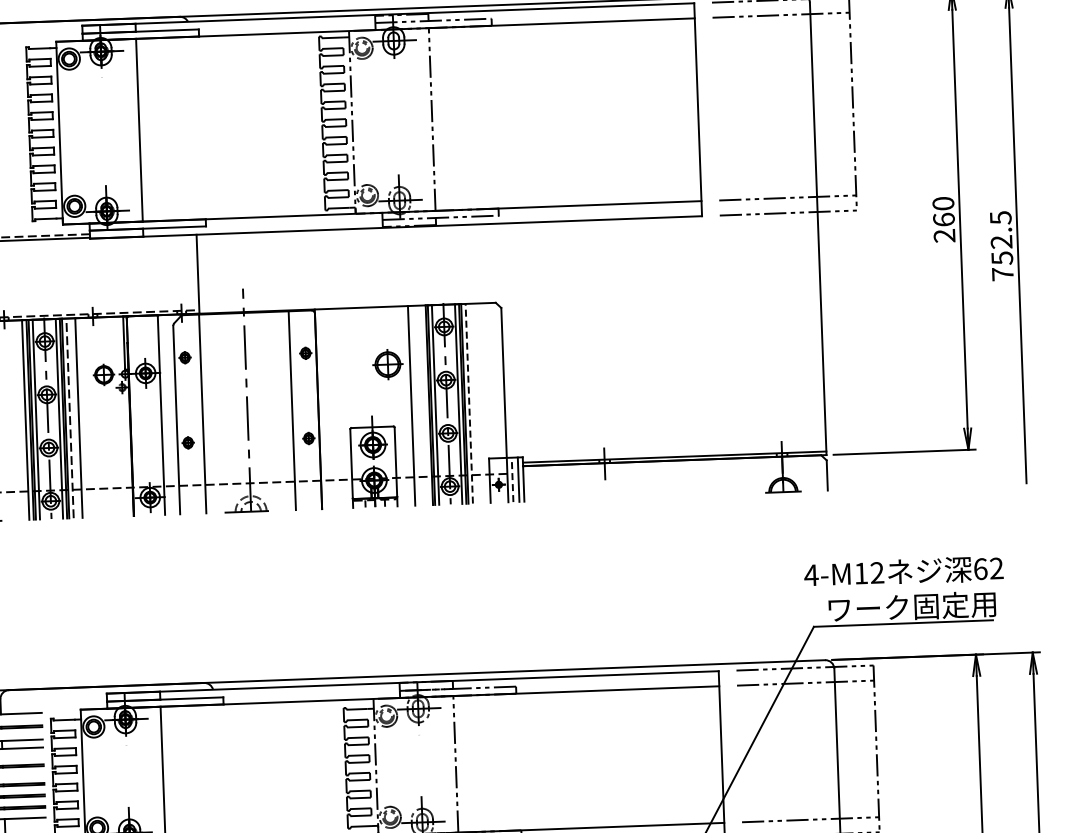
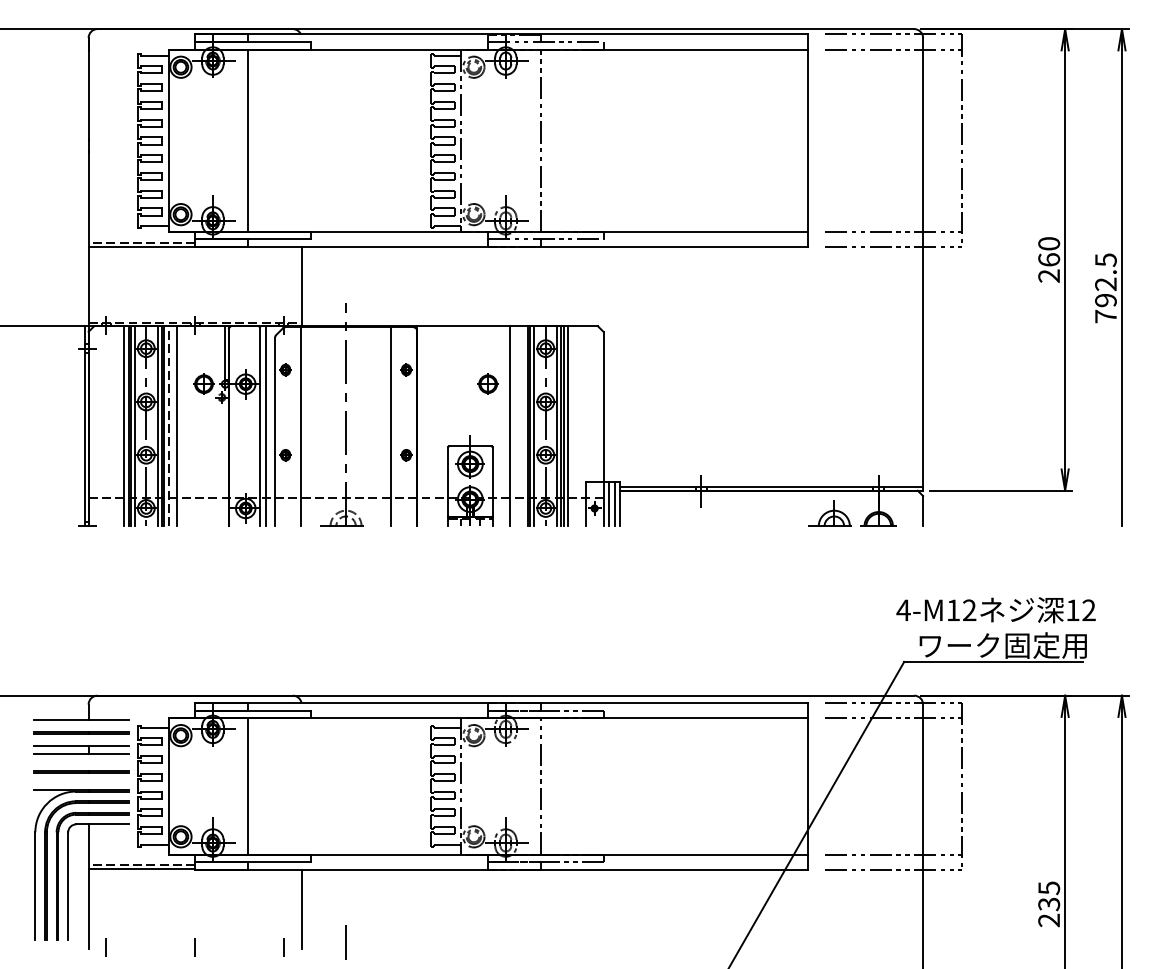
text: (1001, 258) -> (1105, 300), 752.5 -> 792.5
part: (387, 363) -> (487, 383), size x0.71
line: (469, 403) -> (568, 426), dashed -> solid
line: (167, 414) -> (266, 426), added
line: (512, 479) -> (608, 503), dashed -> solid
part: (733, 481) -> (829, 513), added
text: (980, 569) -> (1072, 610), 62 -> 12

